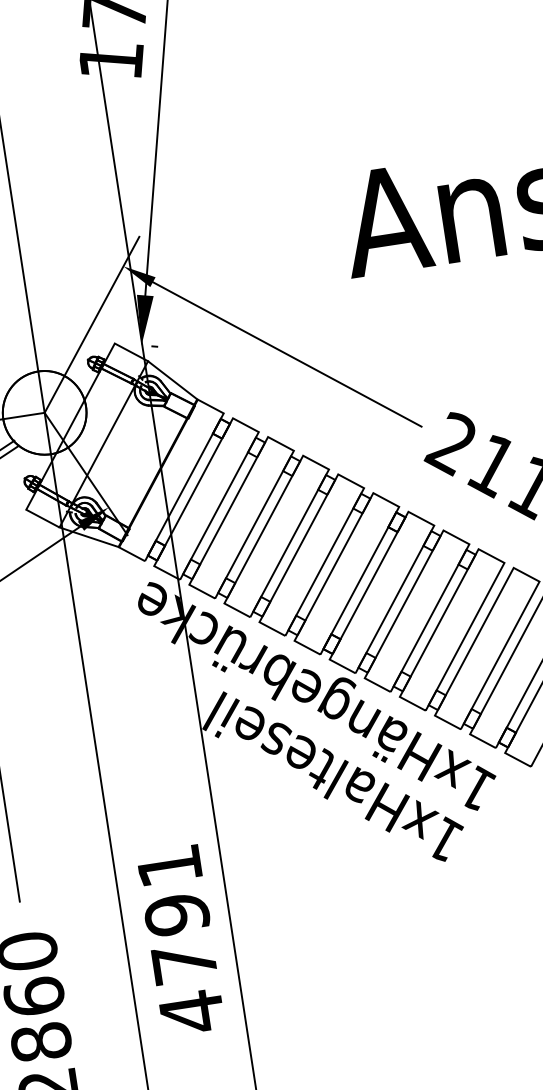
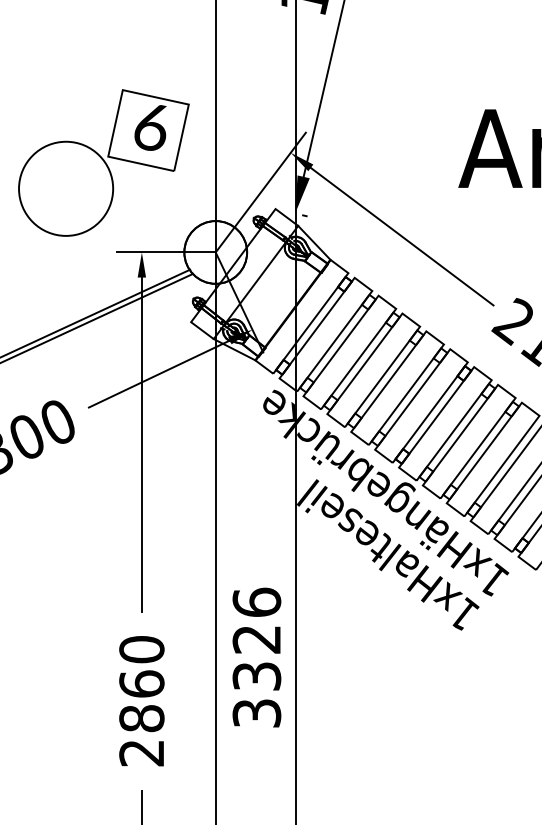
text: (180, 938) -> (256, 657), 4791 -> 3326

